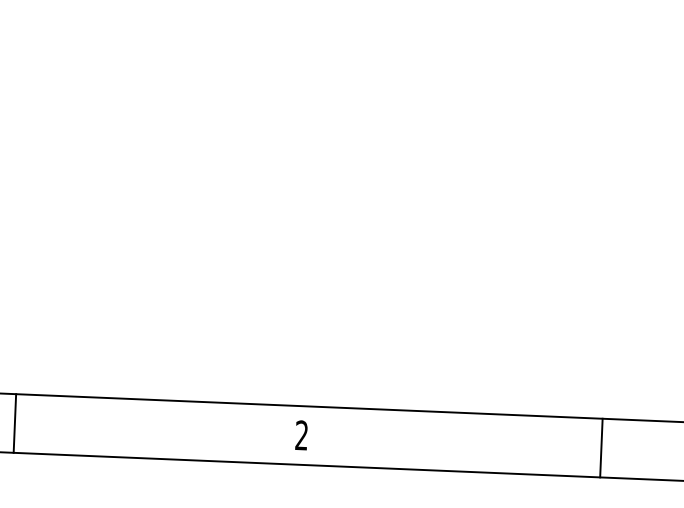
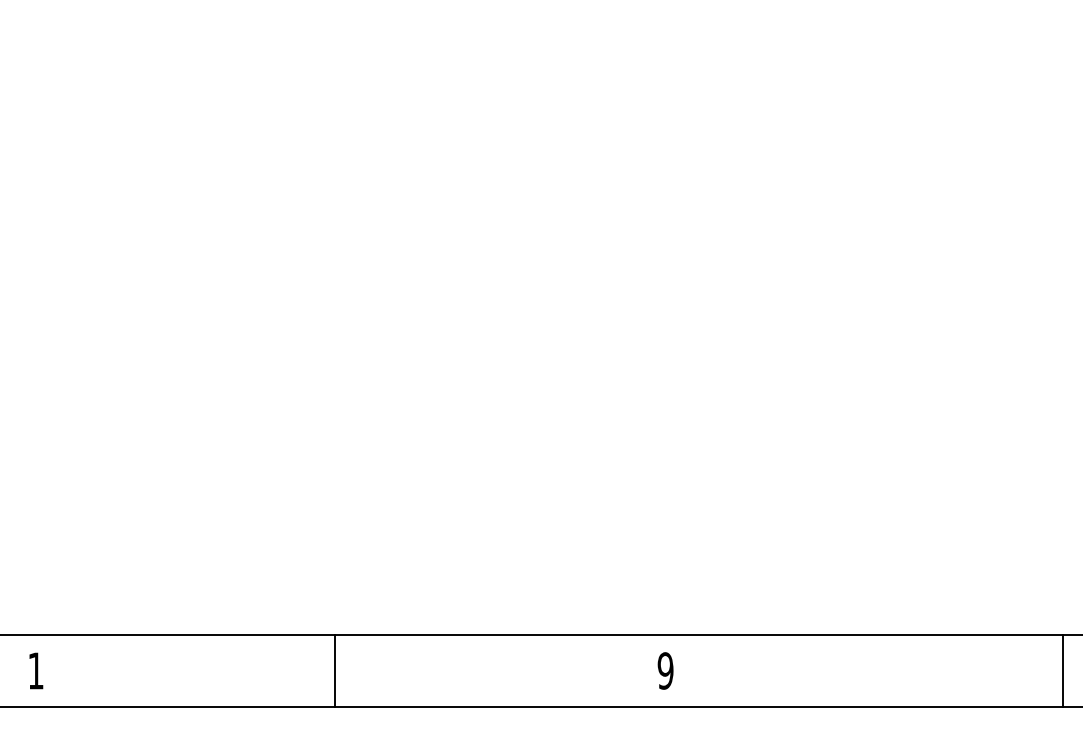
line: (14, 423) -> (335, 670), moved
text: (301, 435) -> (665, 670), 2 -> 9
line: (601, 447) -> (1062, 670), moved

